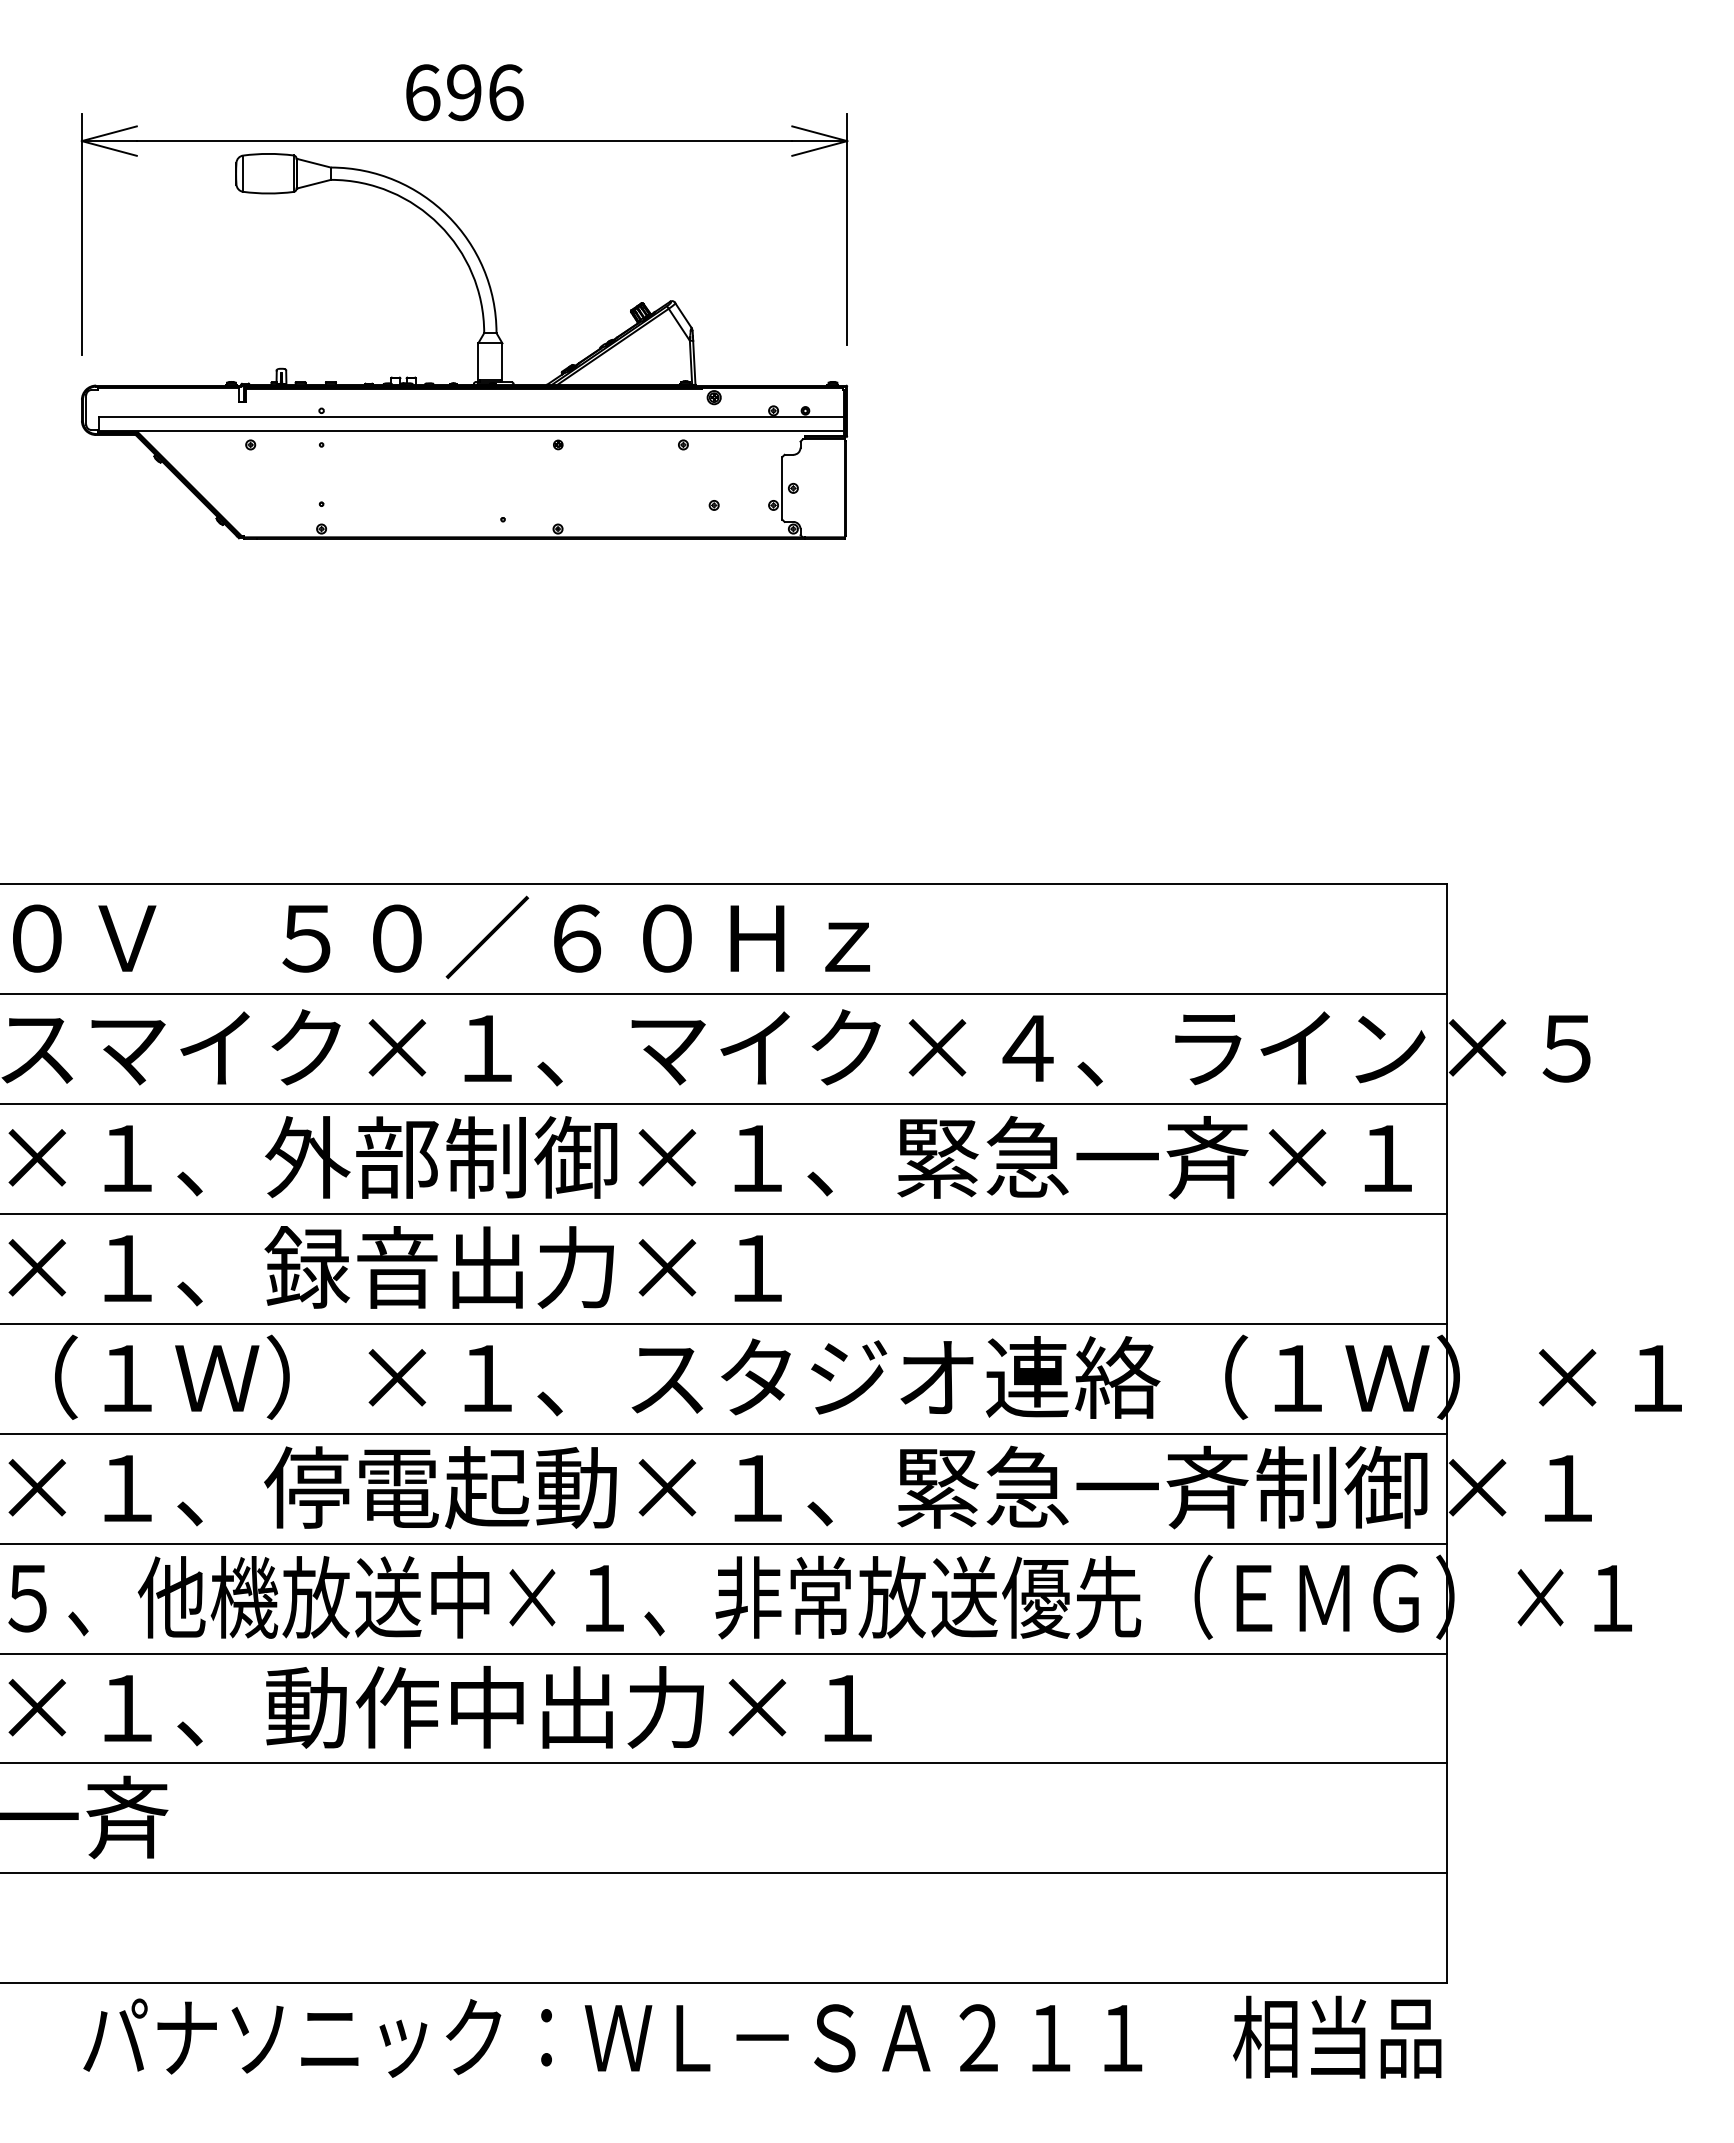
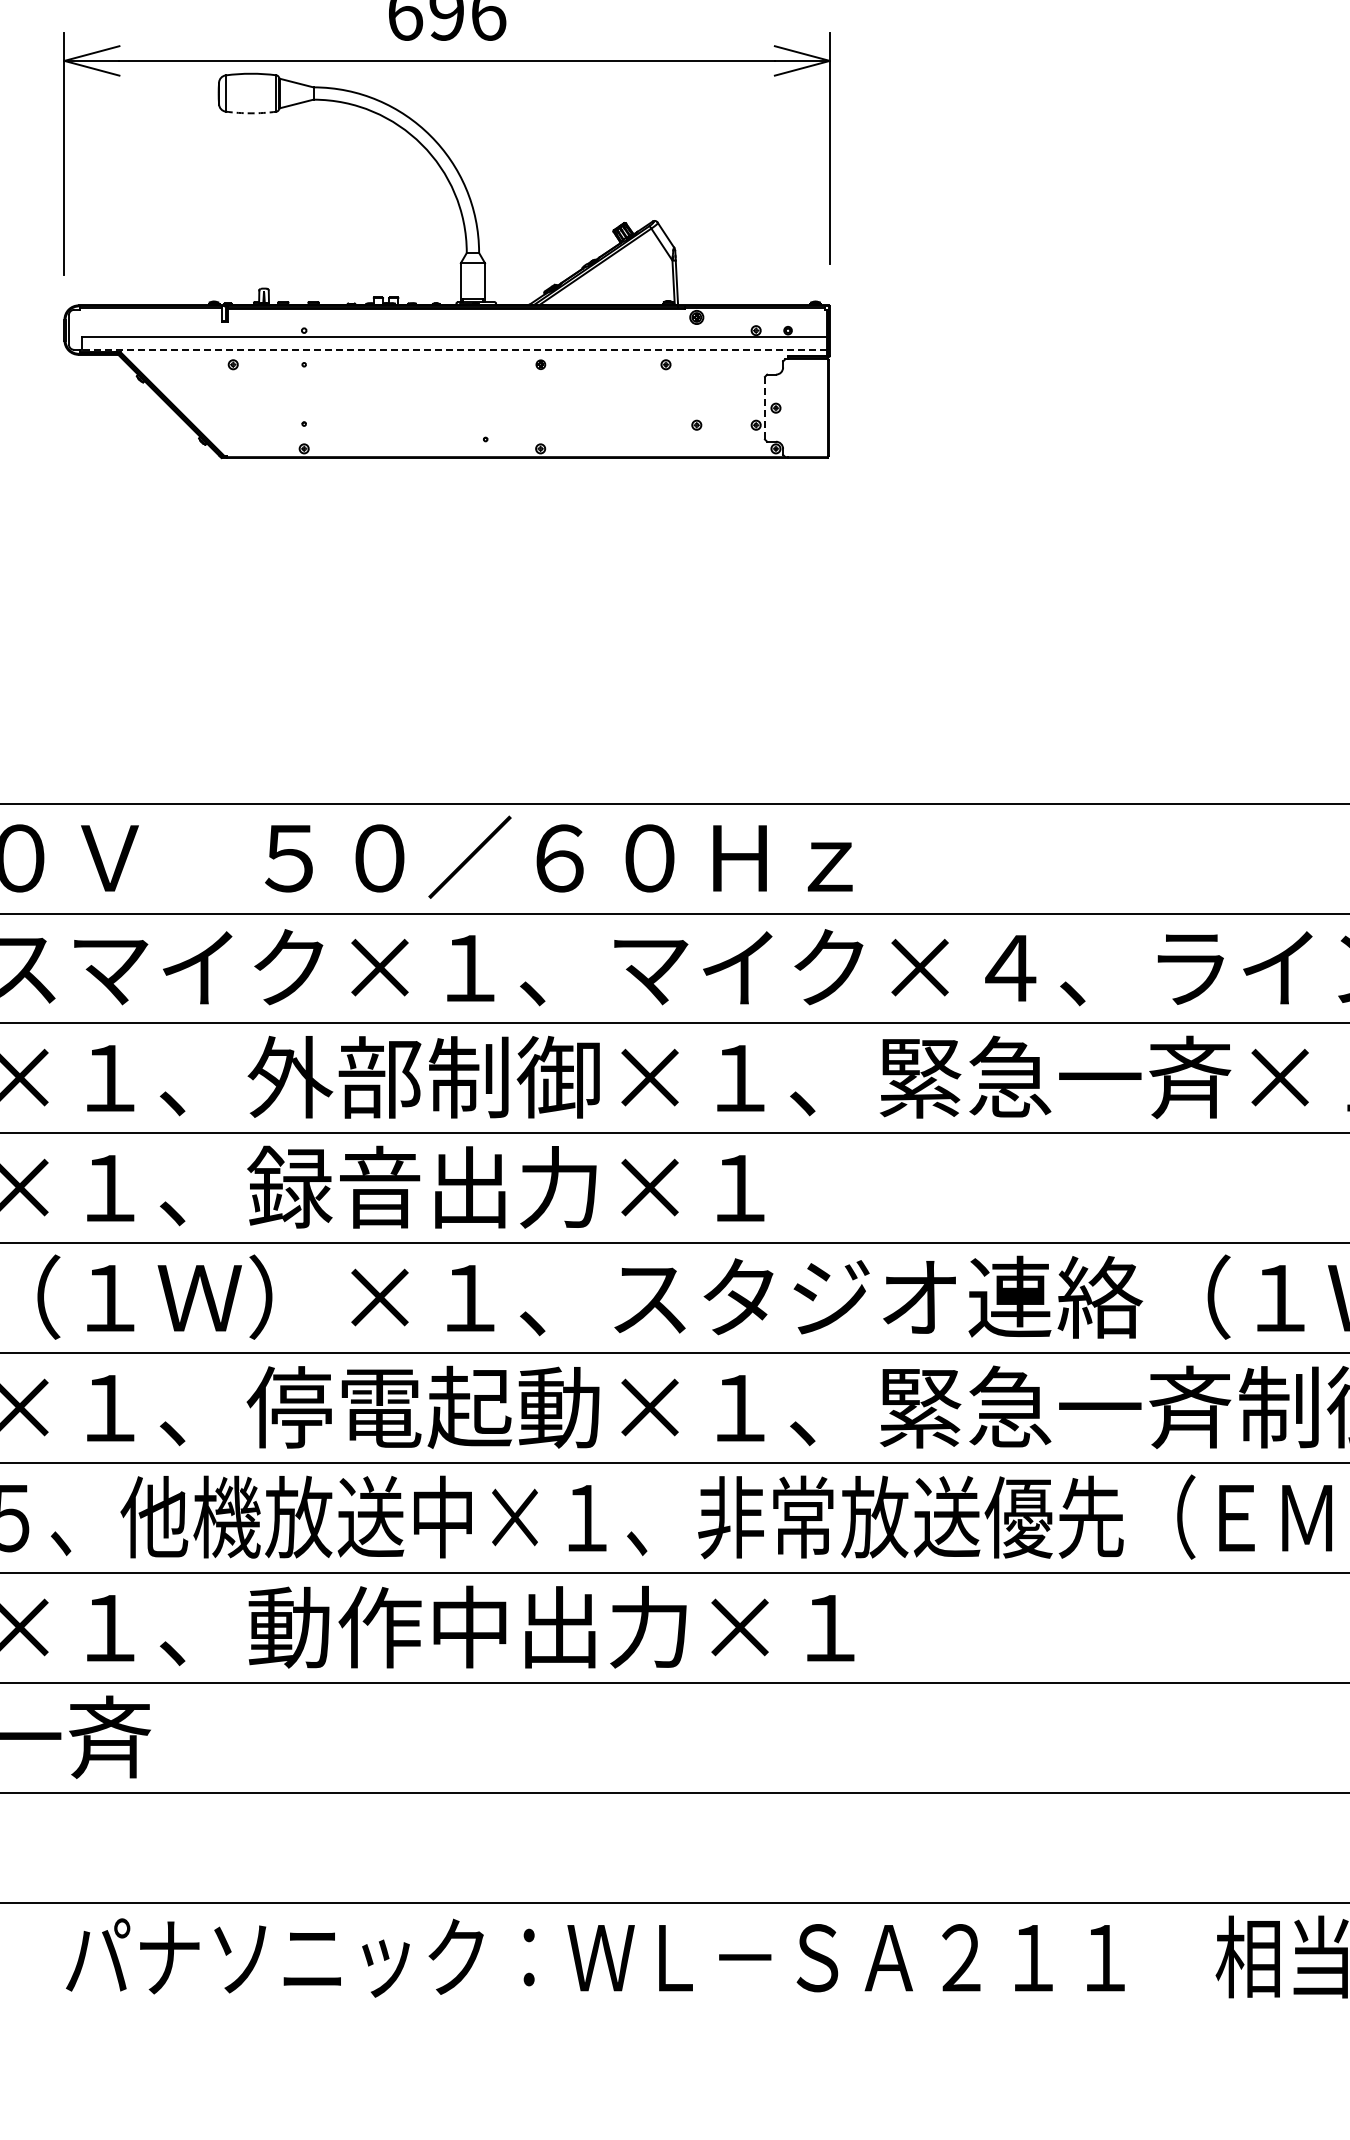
arc: (268, 193) -> (251, 113), solid -> dashed
line: (471, 430) -> (454, 350), solid -> dashed
line: (782, 488) -> (765, 408), solid -> dashed

